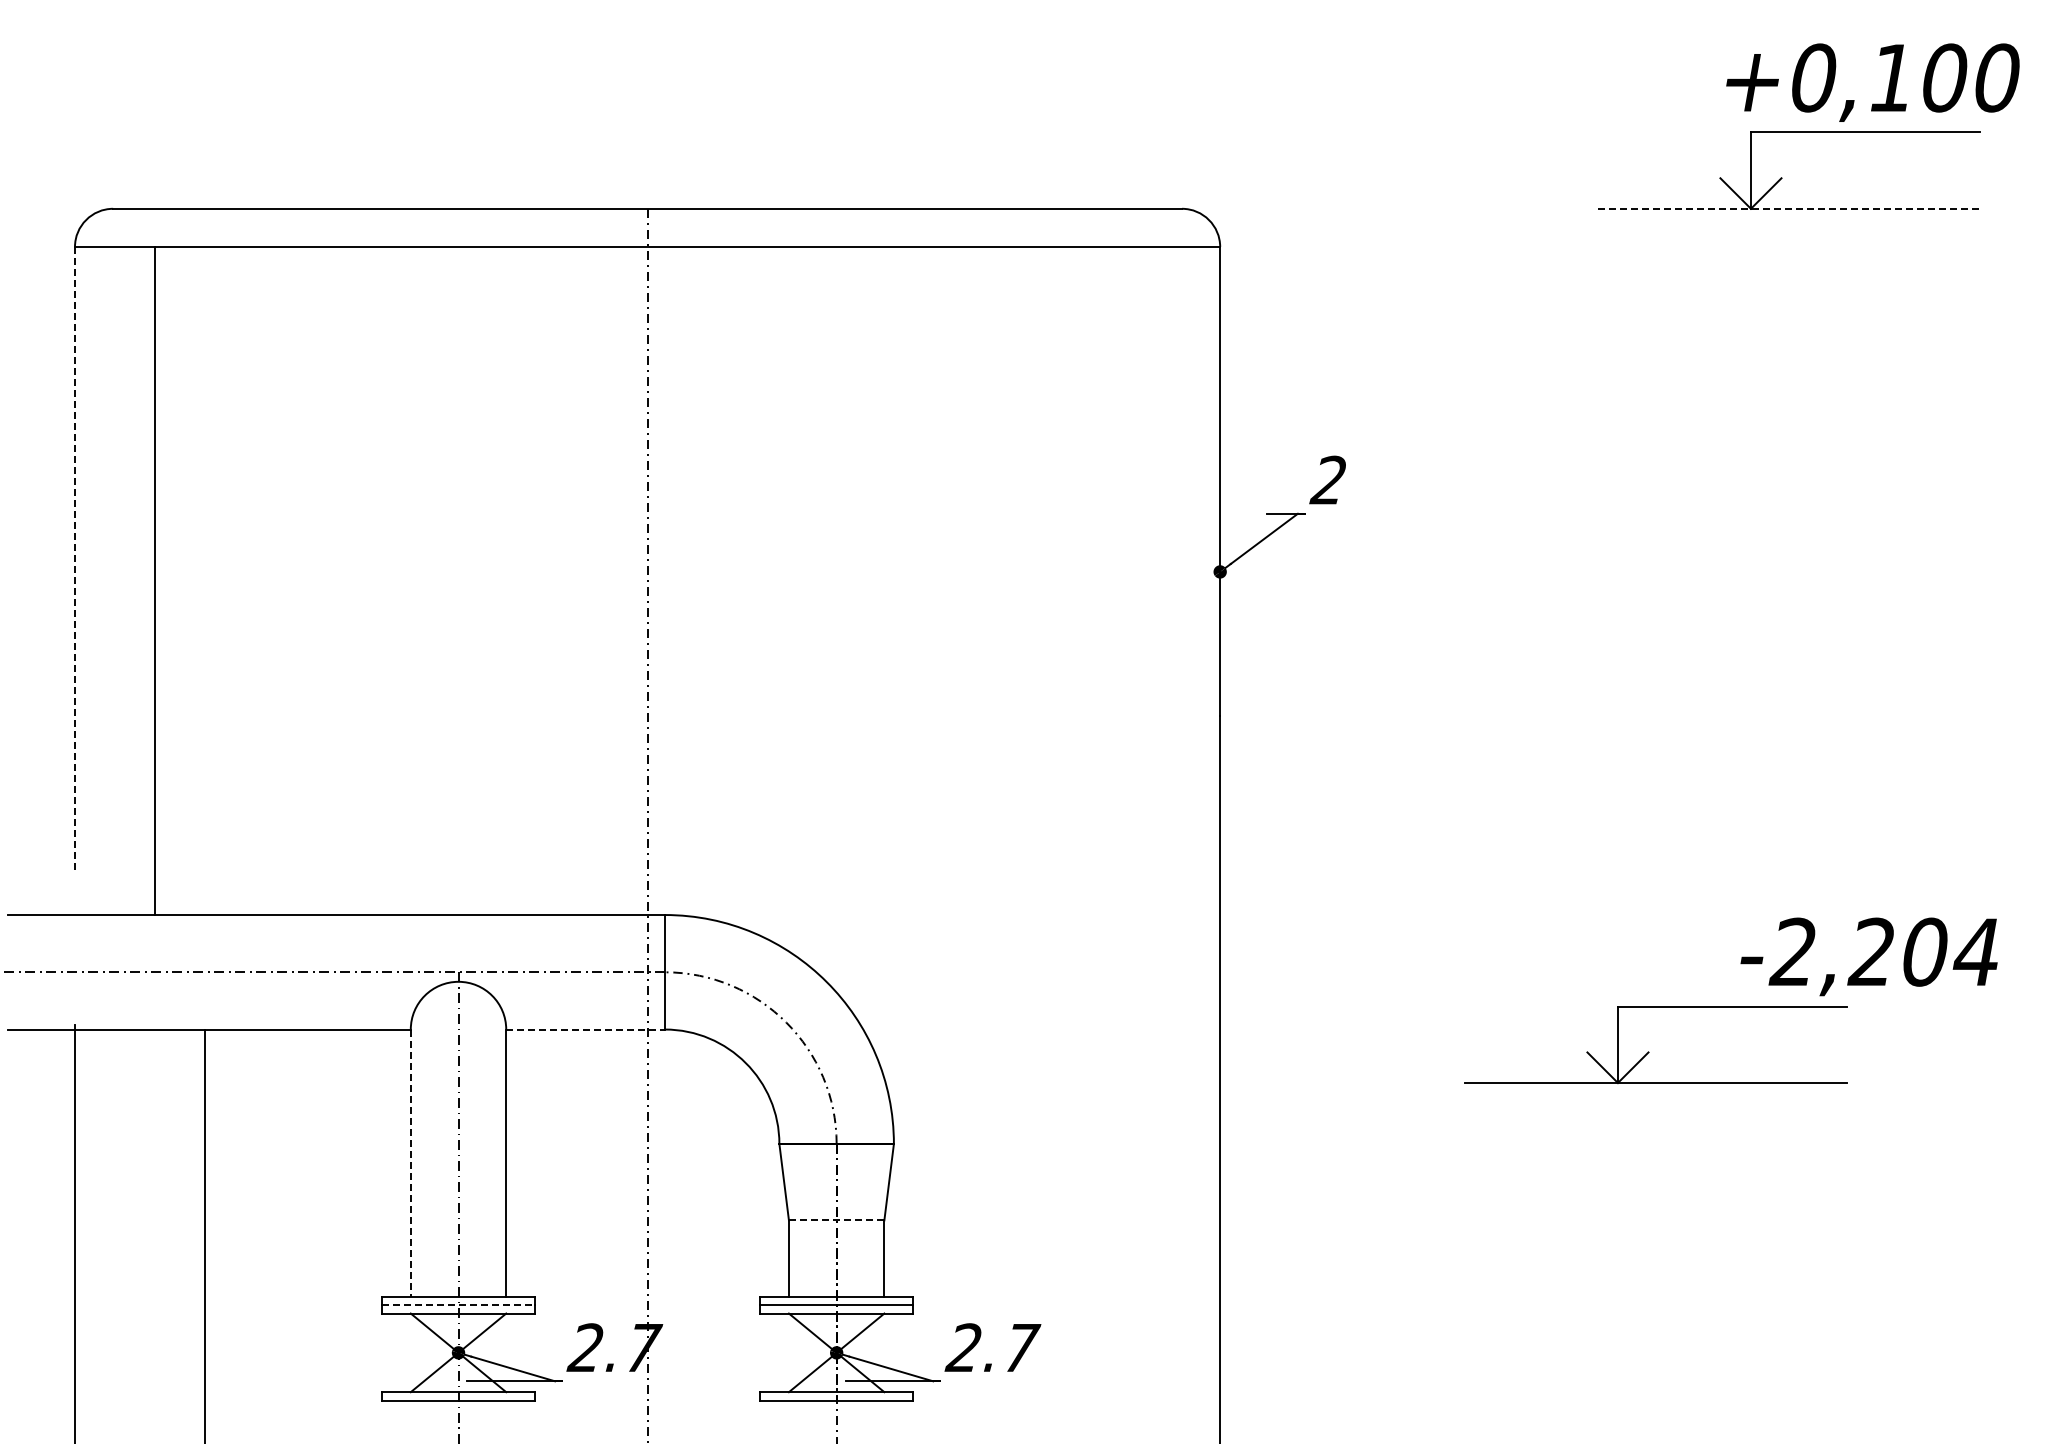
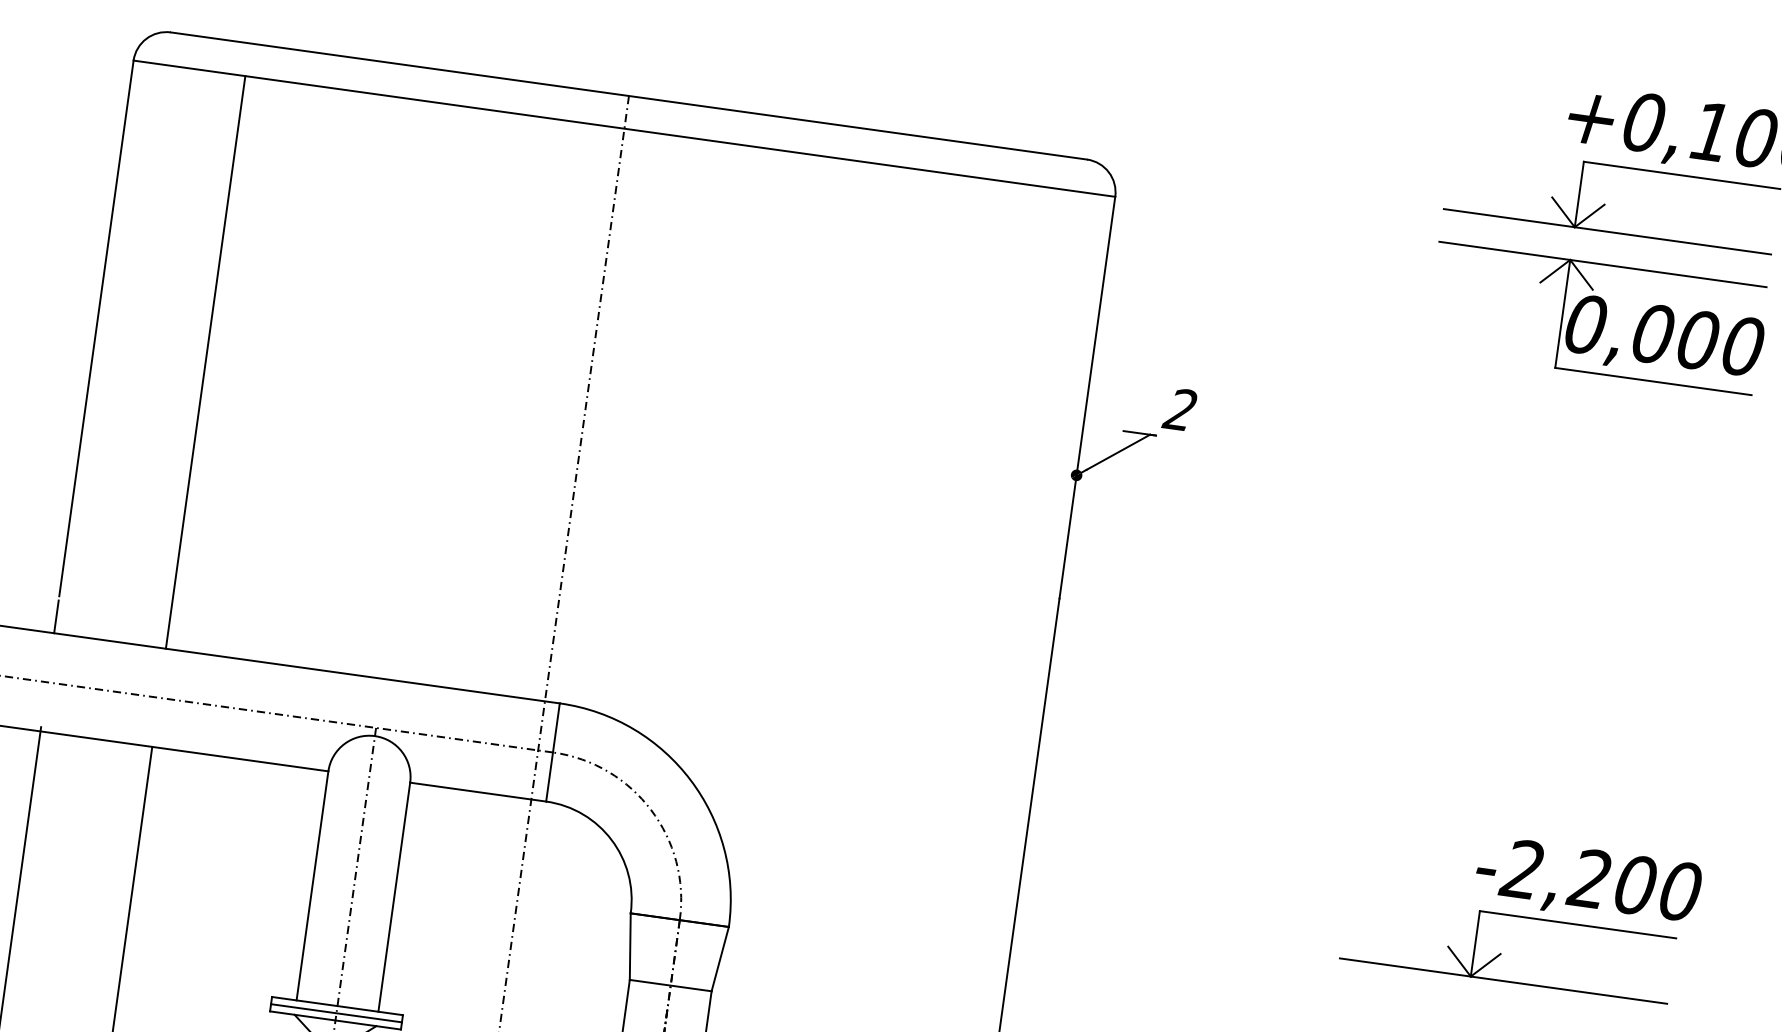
line: (1789, 208) -> (1607, 231), dashed -> solid
part: (1791, 309) -> (1597, 318), added
line: (74, 559) -> (96, 328), dashed -> solid
line: (155, 580) -> (205, 362), moved
line: (74, 895) -> (56, 616), added
text: (1975, 951) -> (1678, 890), -2,204 -> -2,200
line: (586, 1029) -> (479, 792), dashed -> solid
part: (1648, 1051) -> (1500, 953), moved
line: (410, 1163) -> (312, 886), dashed -> solid
line: (836, 1220) -> (670, 985), dashed -> solid
line: (459, 1305) -> (337, 1013), dashed -> solid

